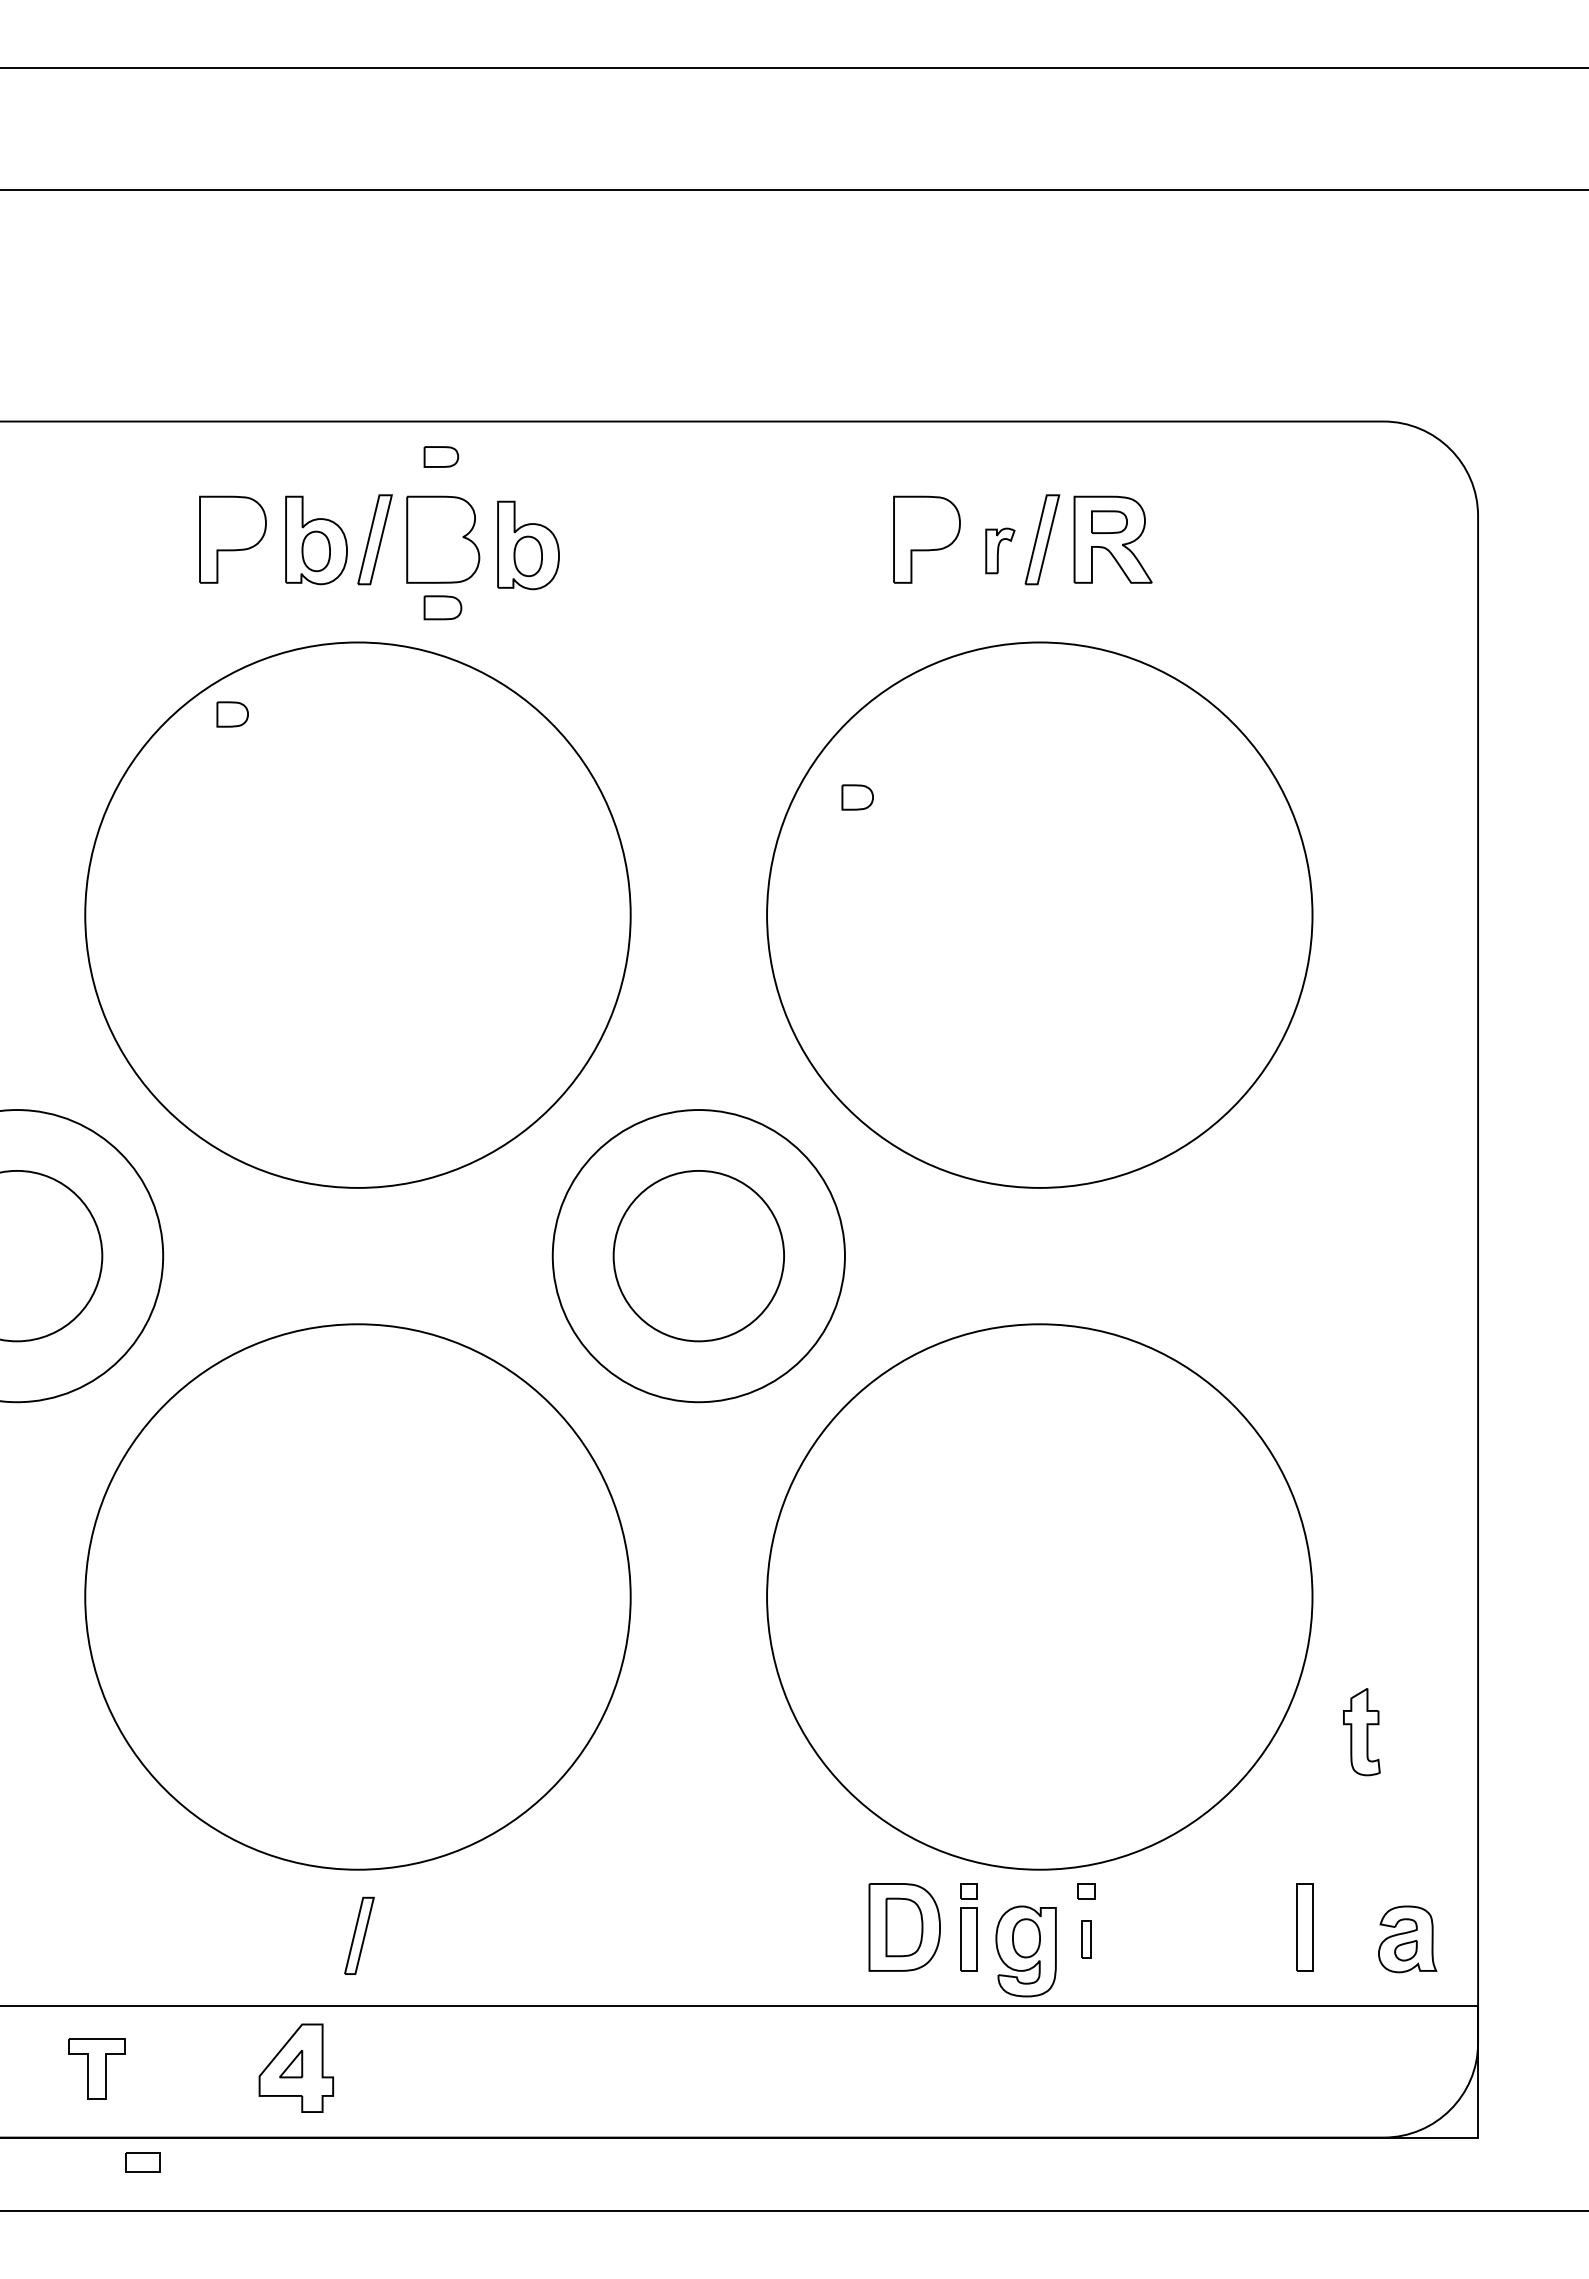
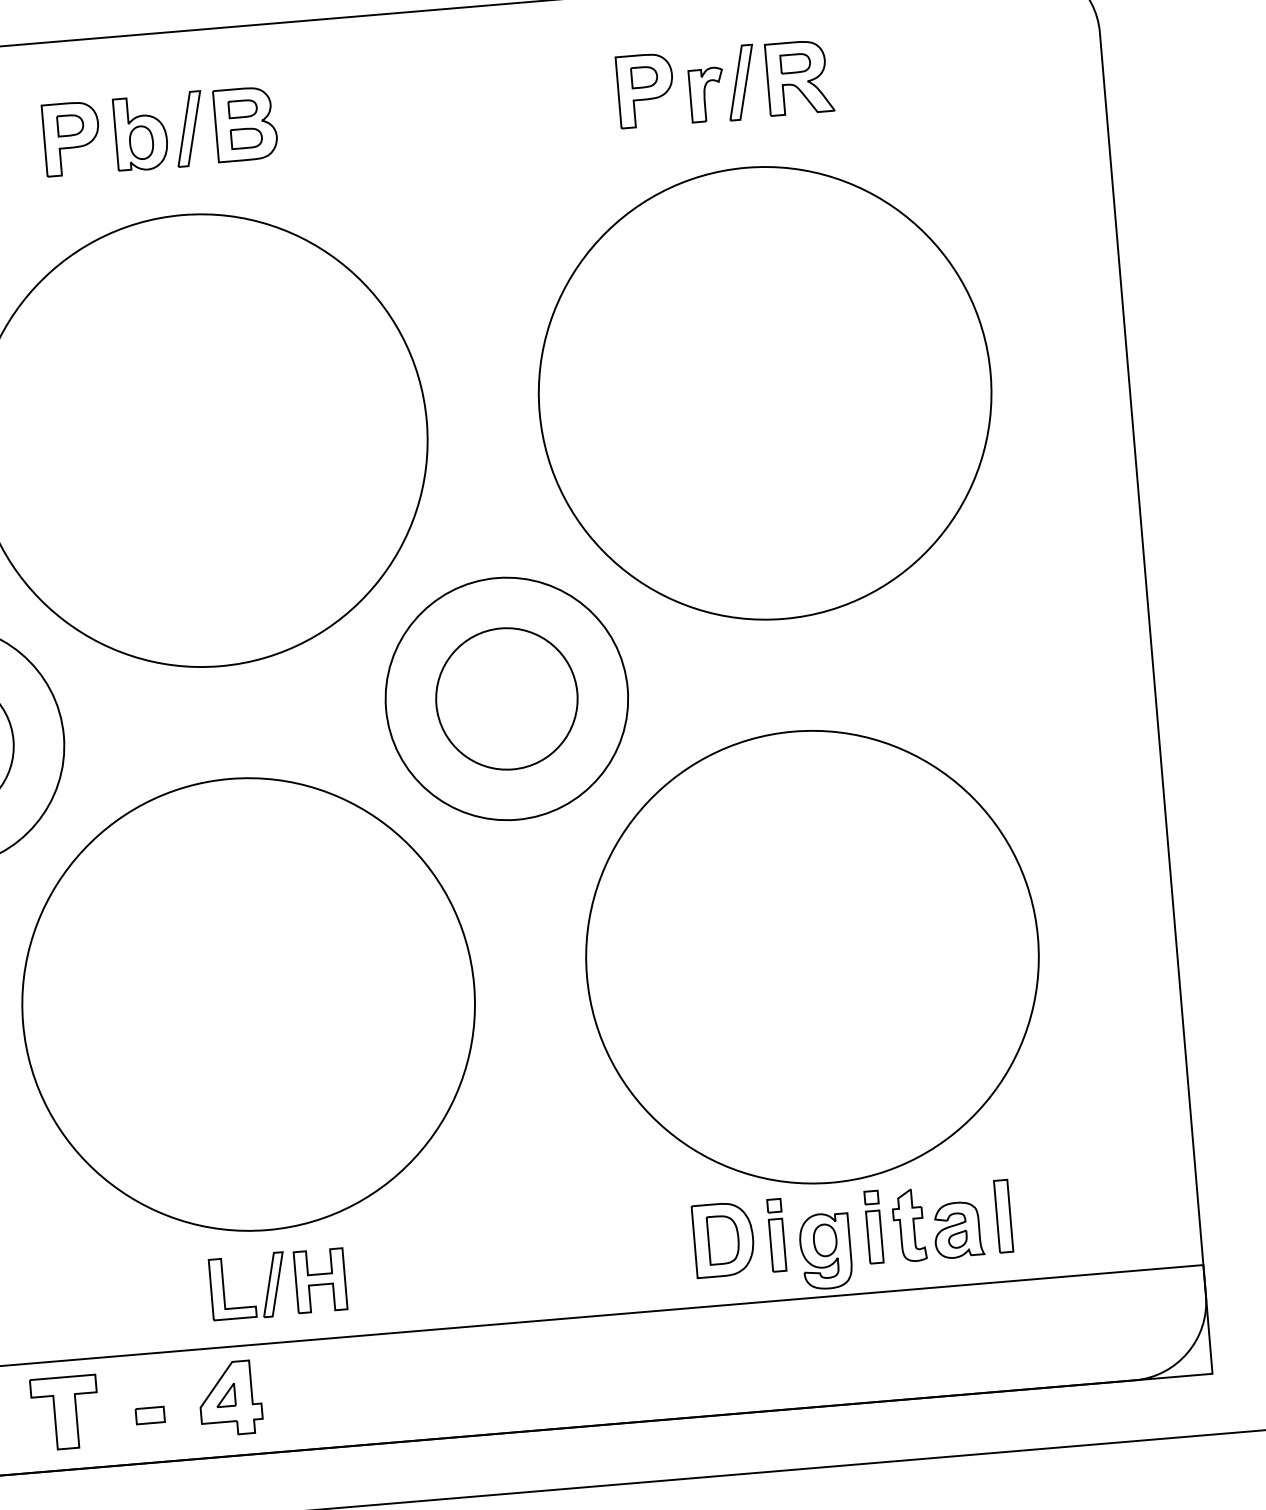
part: (441, 456) -> (242, 108), moved
part: (528, 545) -> (316, 123), removed
part: (1000, 550) -> (707, 94), size x1.43
part: (442, 607) -> (246, 138), moved
part: (232, 714) -> (70, 125), moved
part: (857, 797) -> (644, 77), moved
part: (1361, 1732) -> (908, 1225), moved
part: (1304, 1927) -> (1003, 1216), moved
part: (416, 1935) -> (320, 1280), added
part: (299, 1936) -> (223, 1289), added
part: (1086, 1939) -> (874, 1237), size x1.67
part: (1407, 1939) -> (958, 1230), moved
part: (96, 2068) -> (65, 1412), size x1.43
part: (142, 2162) -> (149, 1415), moved

